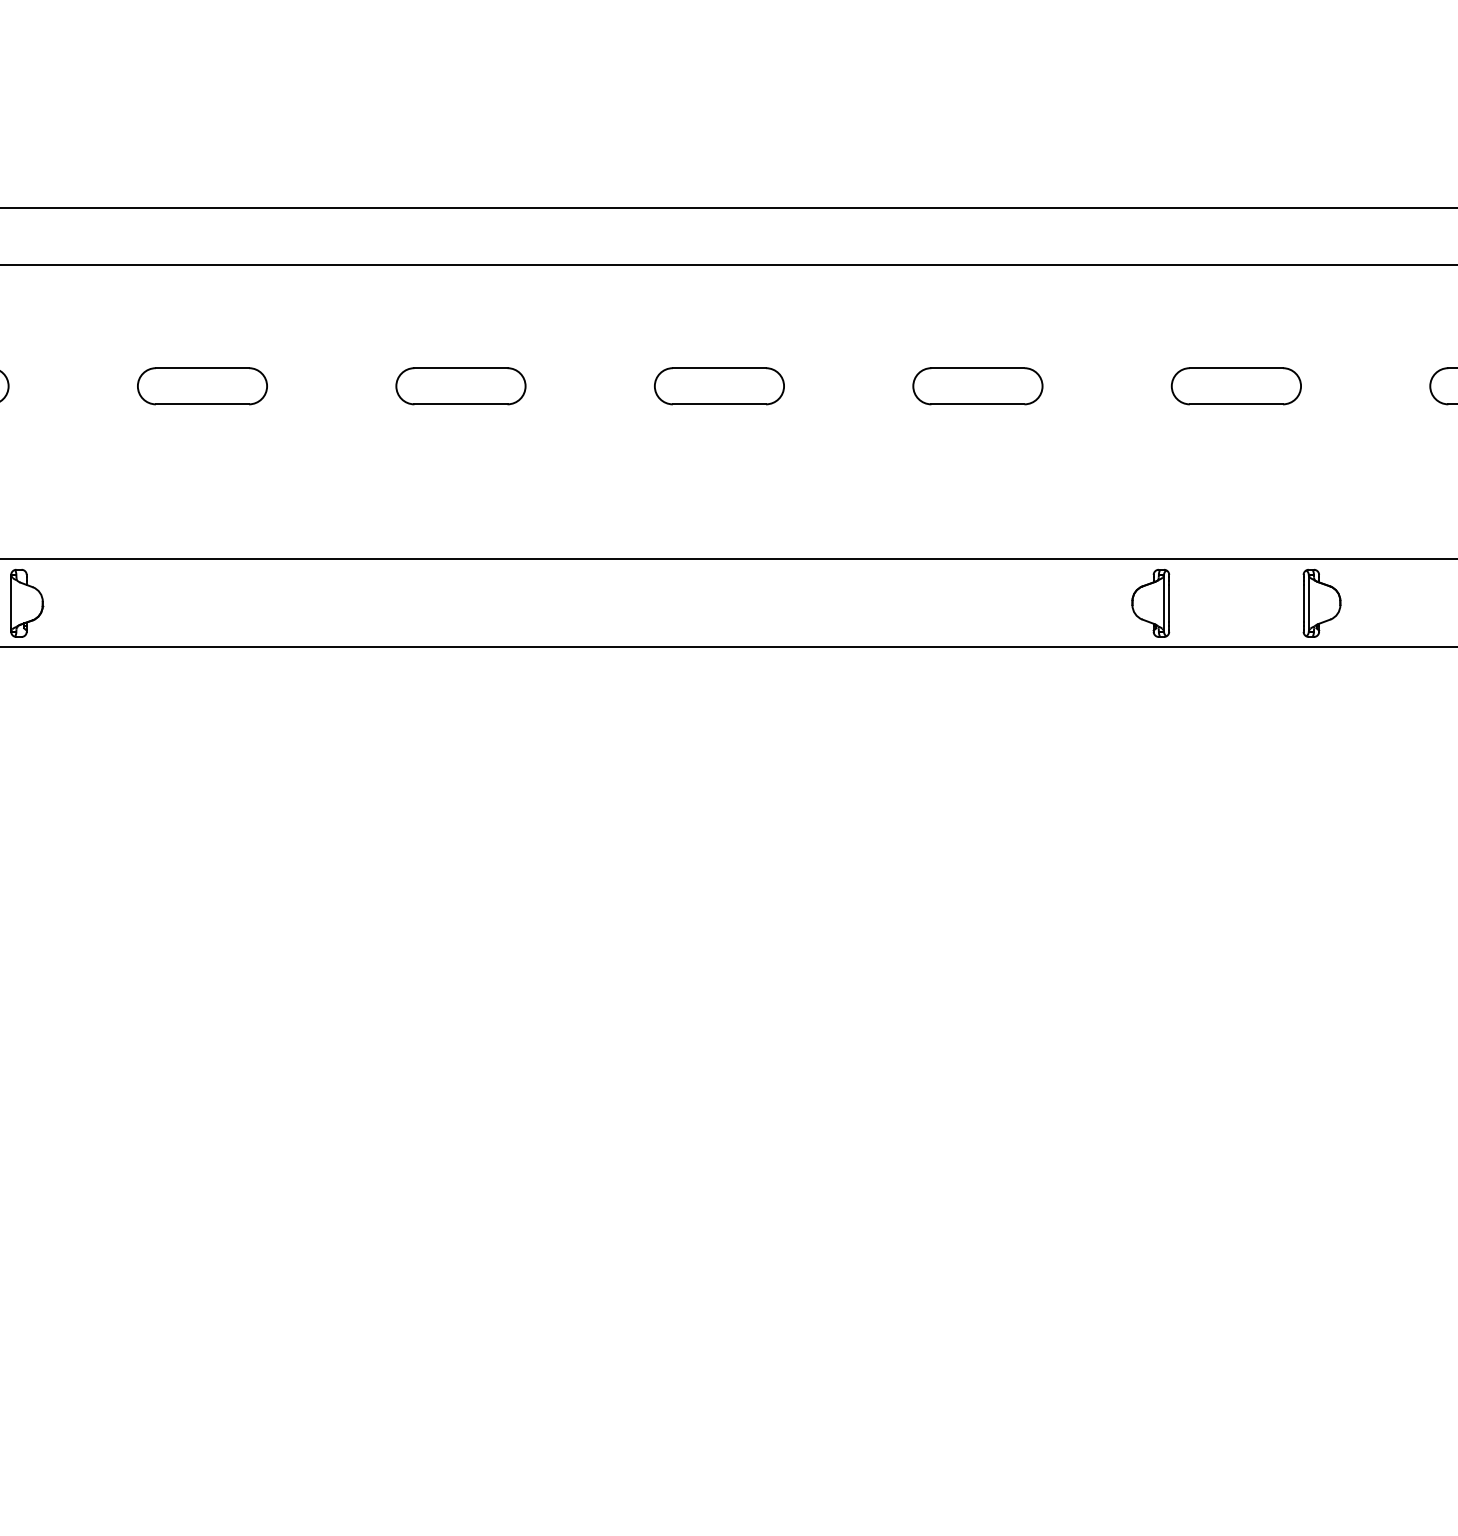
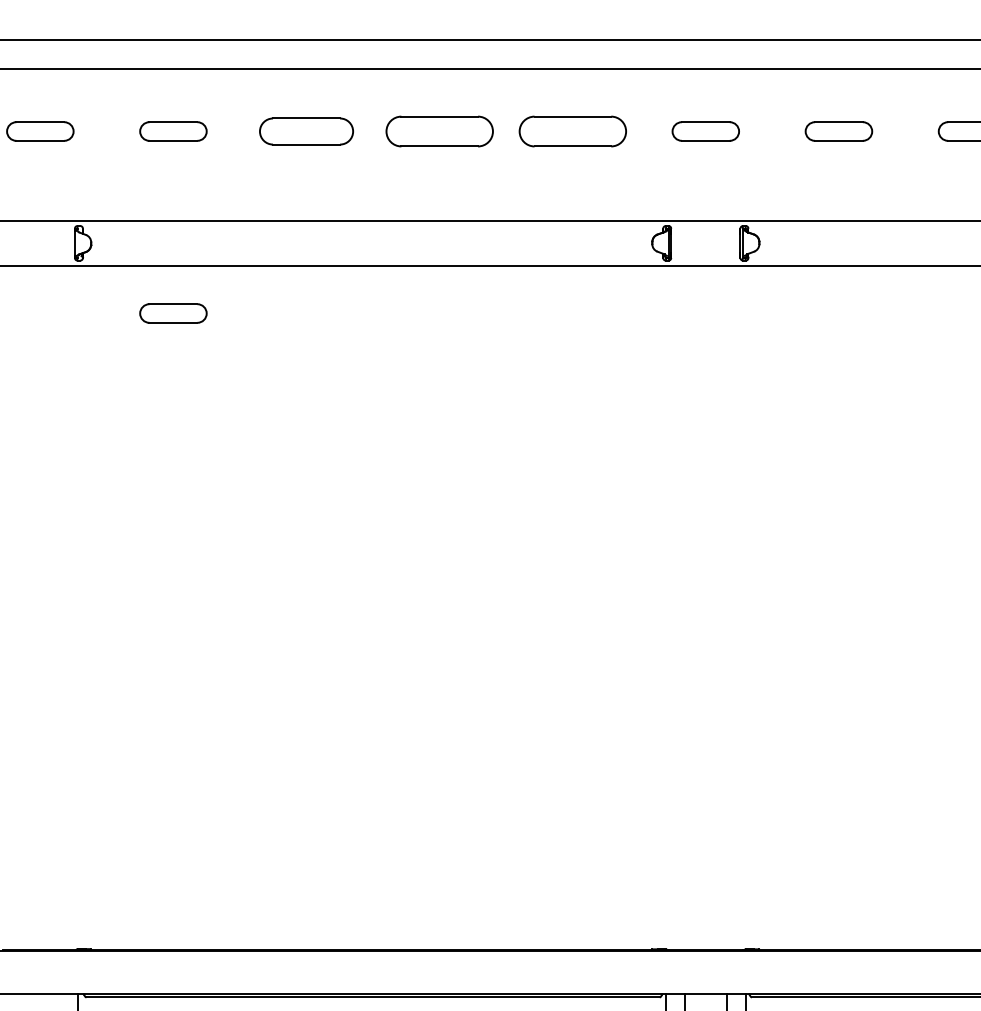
part: (460, 386) -> (306, 131), size x1.4
part: (719, 386) -> (439, 131), size x1.6
part: (977, 386) -> (572, 131), size x1.6
part: (202, 739) -> (173, 313), added

